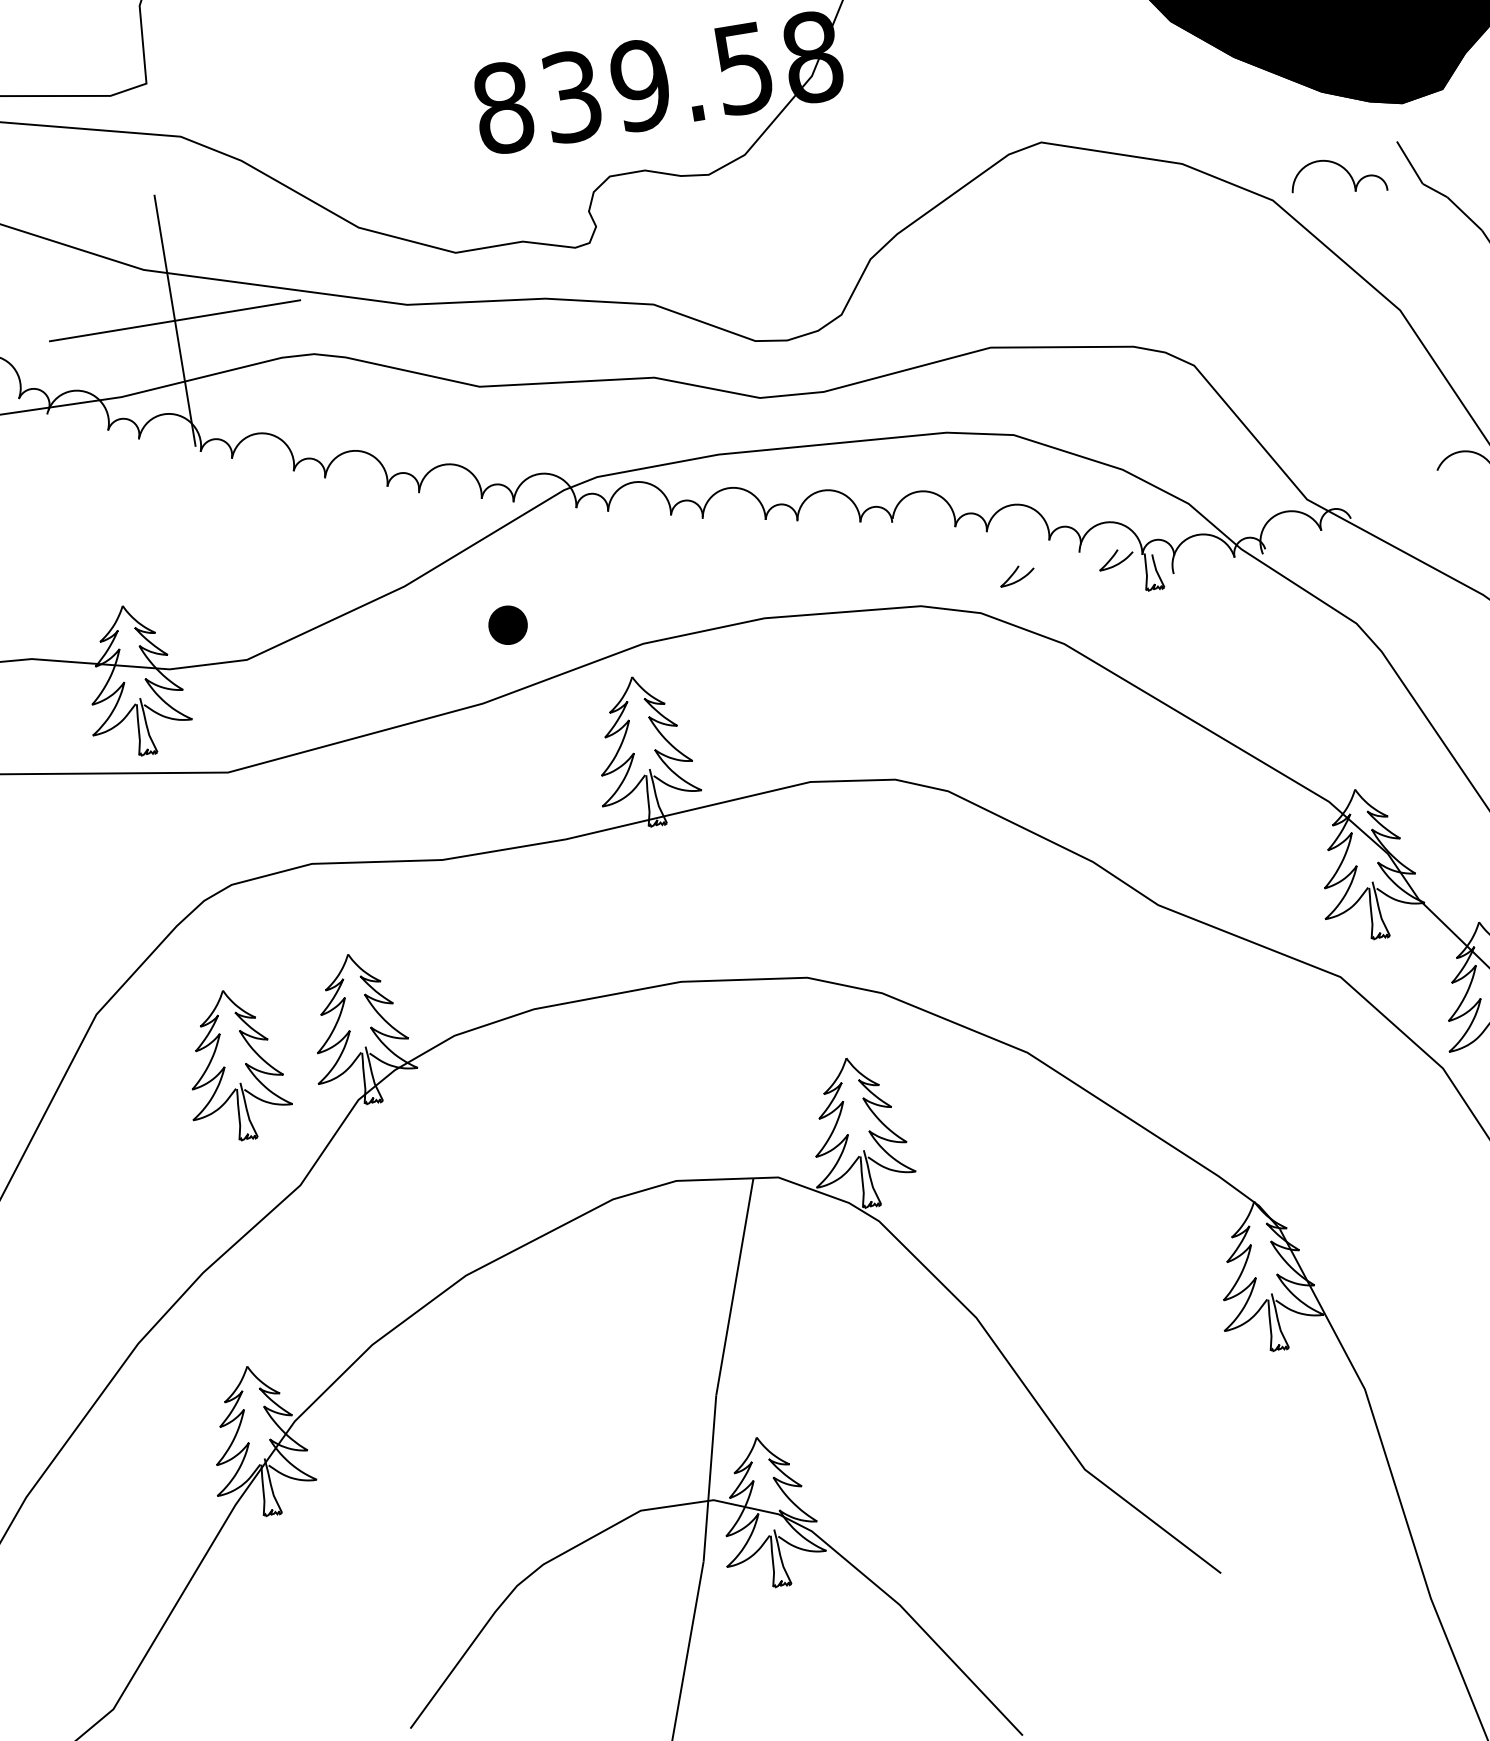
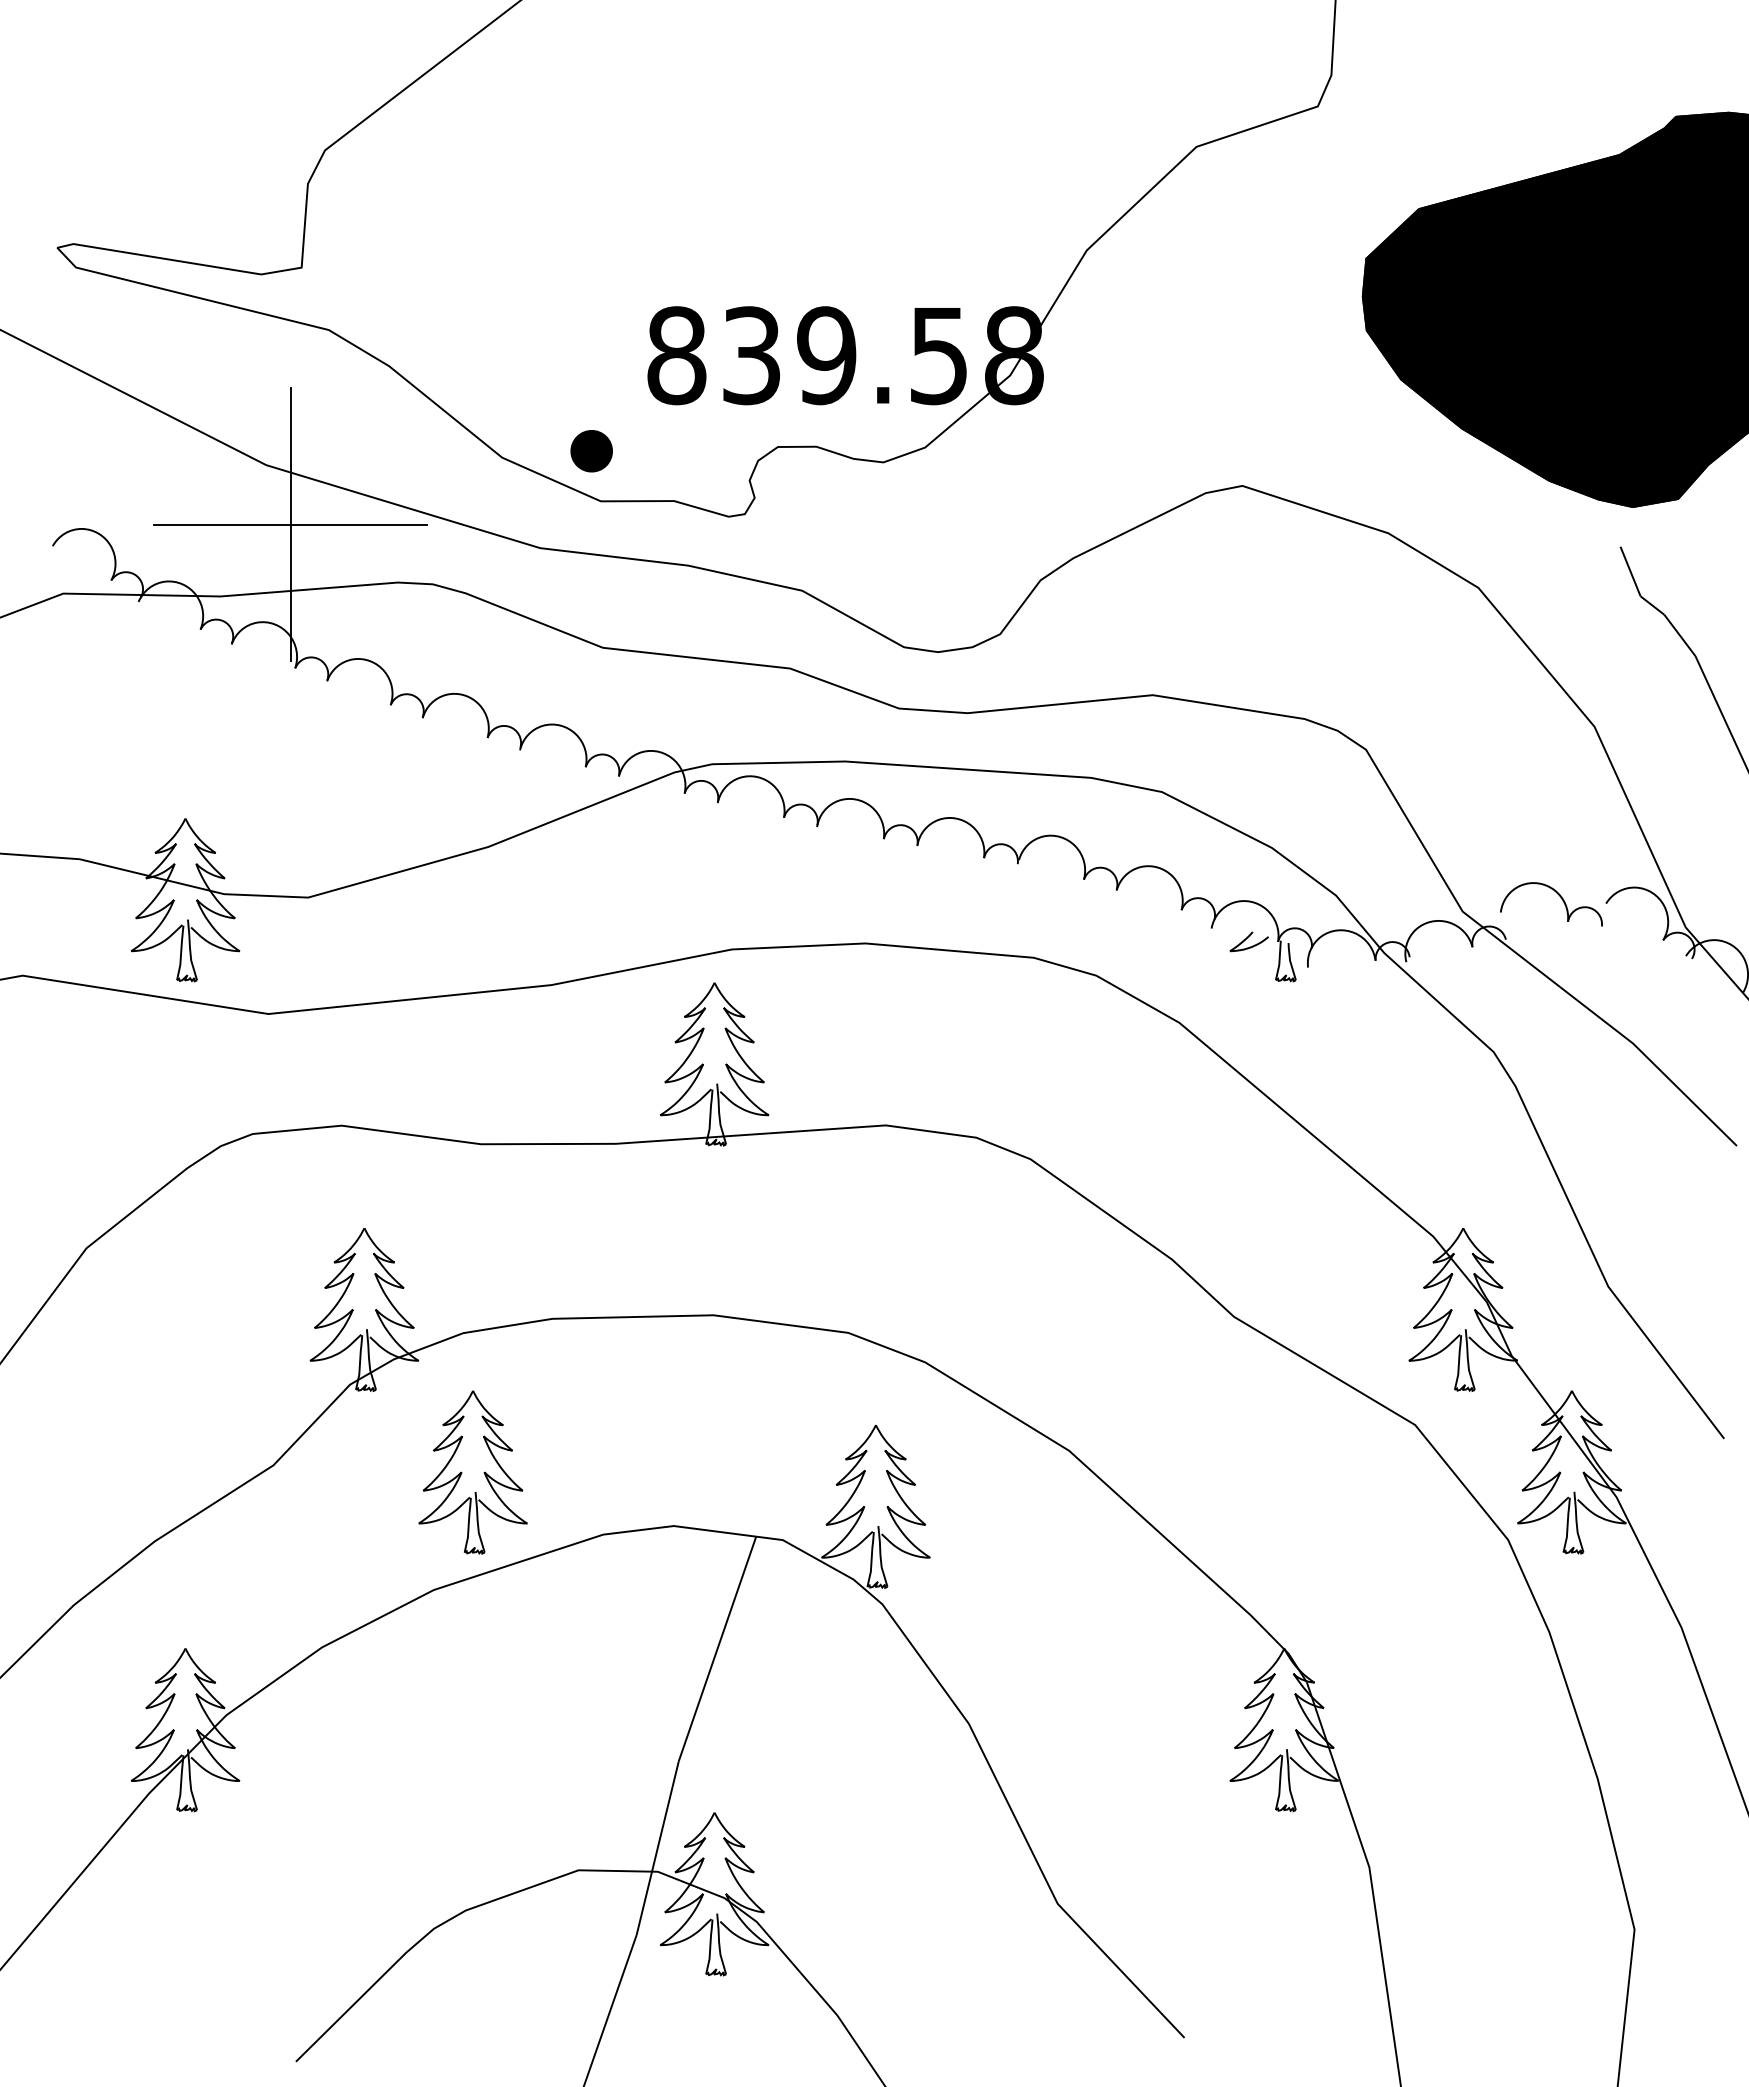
part: (1346, 172) -> (1561, 899), moved
curve: (1014, 573) -> (1138, 939), removed
part: (507, 625) -> (591, 451), moved
part: (234, 1065) -> (472, 1472), moved

